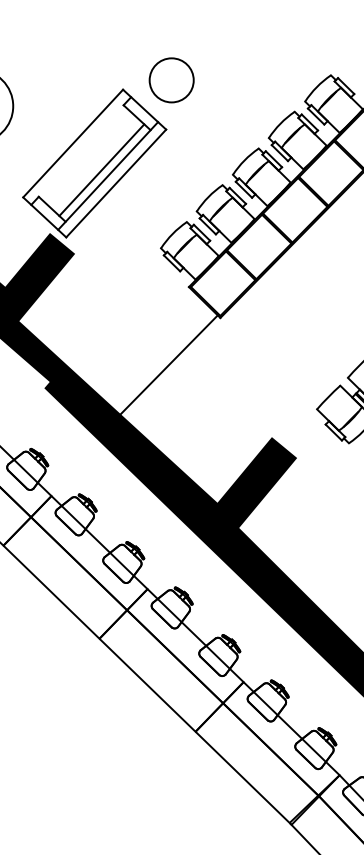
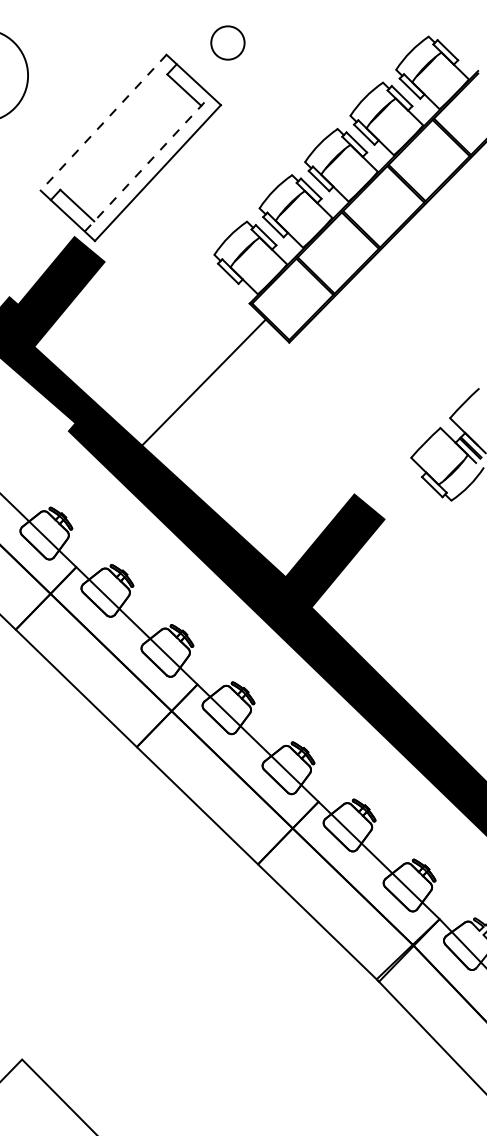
circle: (171, 79) -> (227, 42), size x0.6
line: (73, 143) -> (103, 122), solid -> dashed
line: (101, 170) -> (139, 156), removed
line: (107, 175) -> (147, 163), solid -> dashed
line: (168, 365) -> (203, 382), moved

